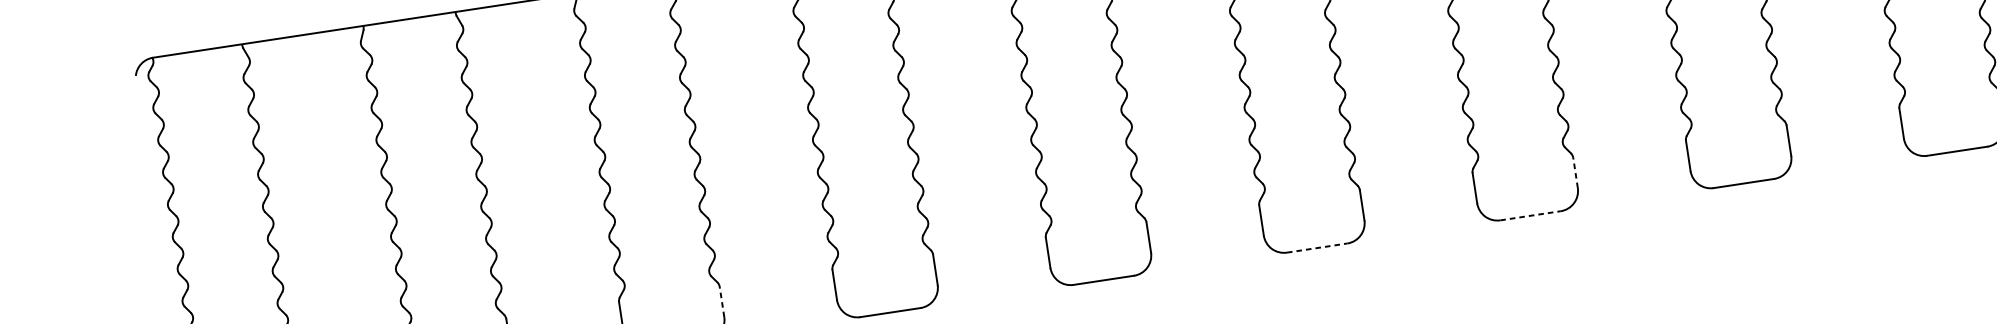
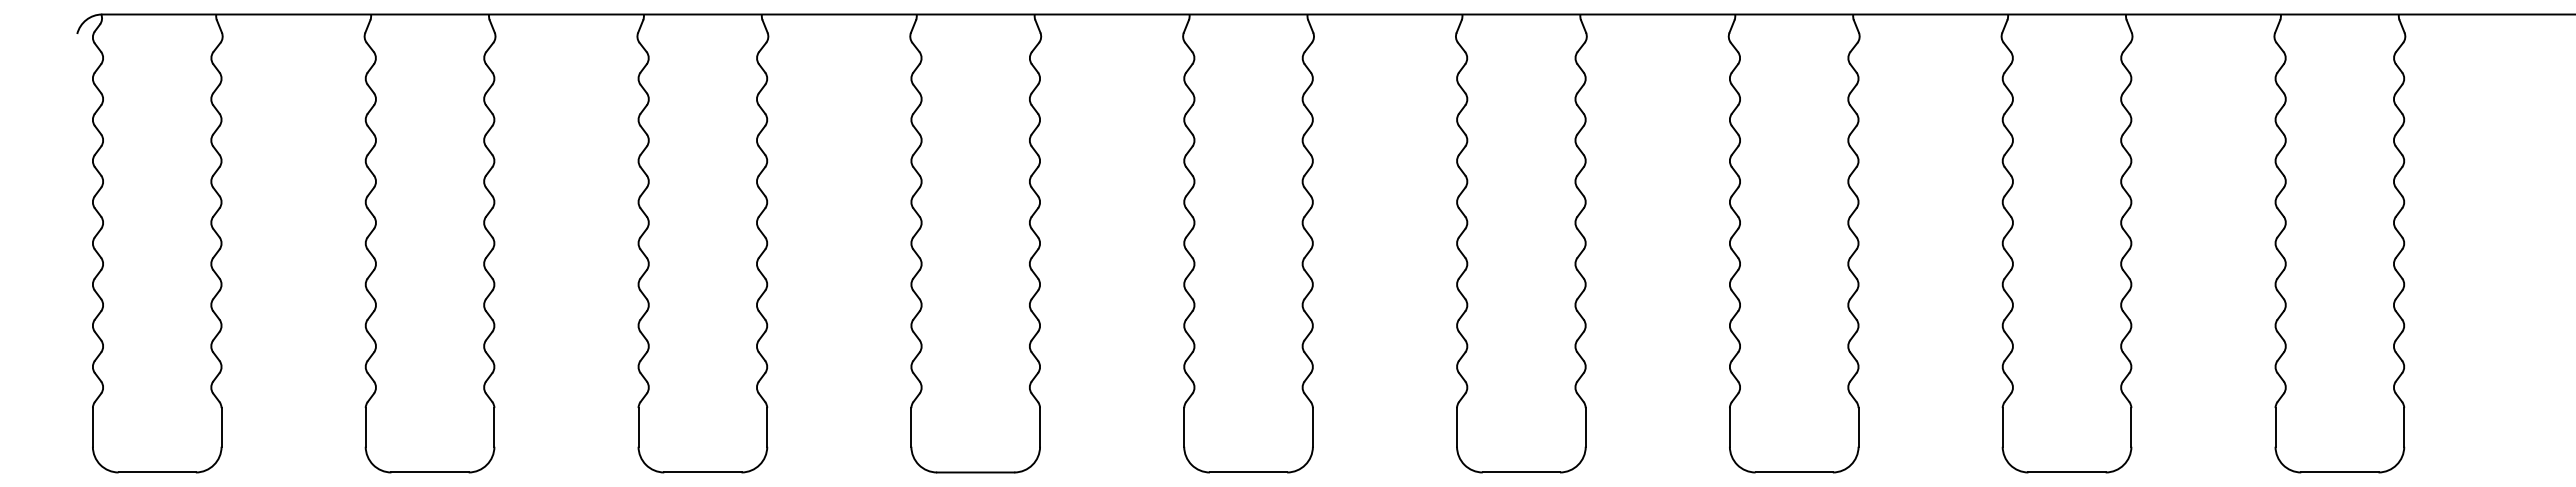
line: (1575, 172) -> (1858, 426), dashed -> solid
line: (1530, 215) -> (1794, 472), dashed -> solid
line: (1317, 248) -> (1521, 472), dashed -> solid
line: (722, 301) -> (767, 426), dashed -> solid

